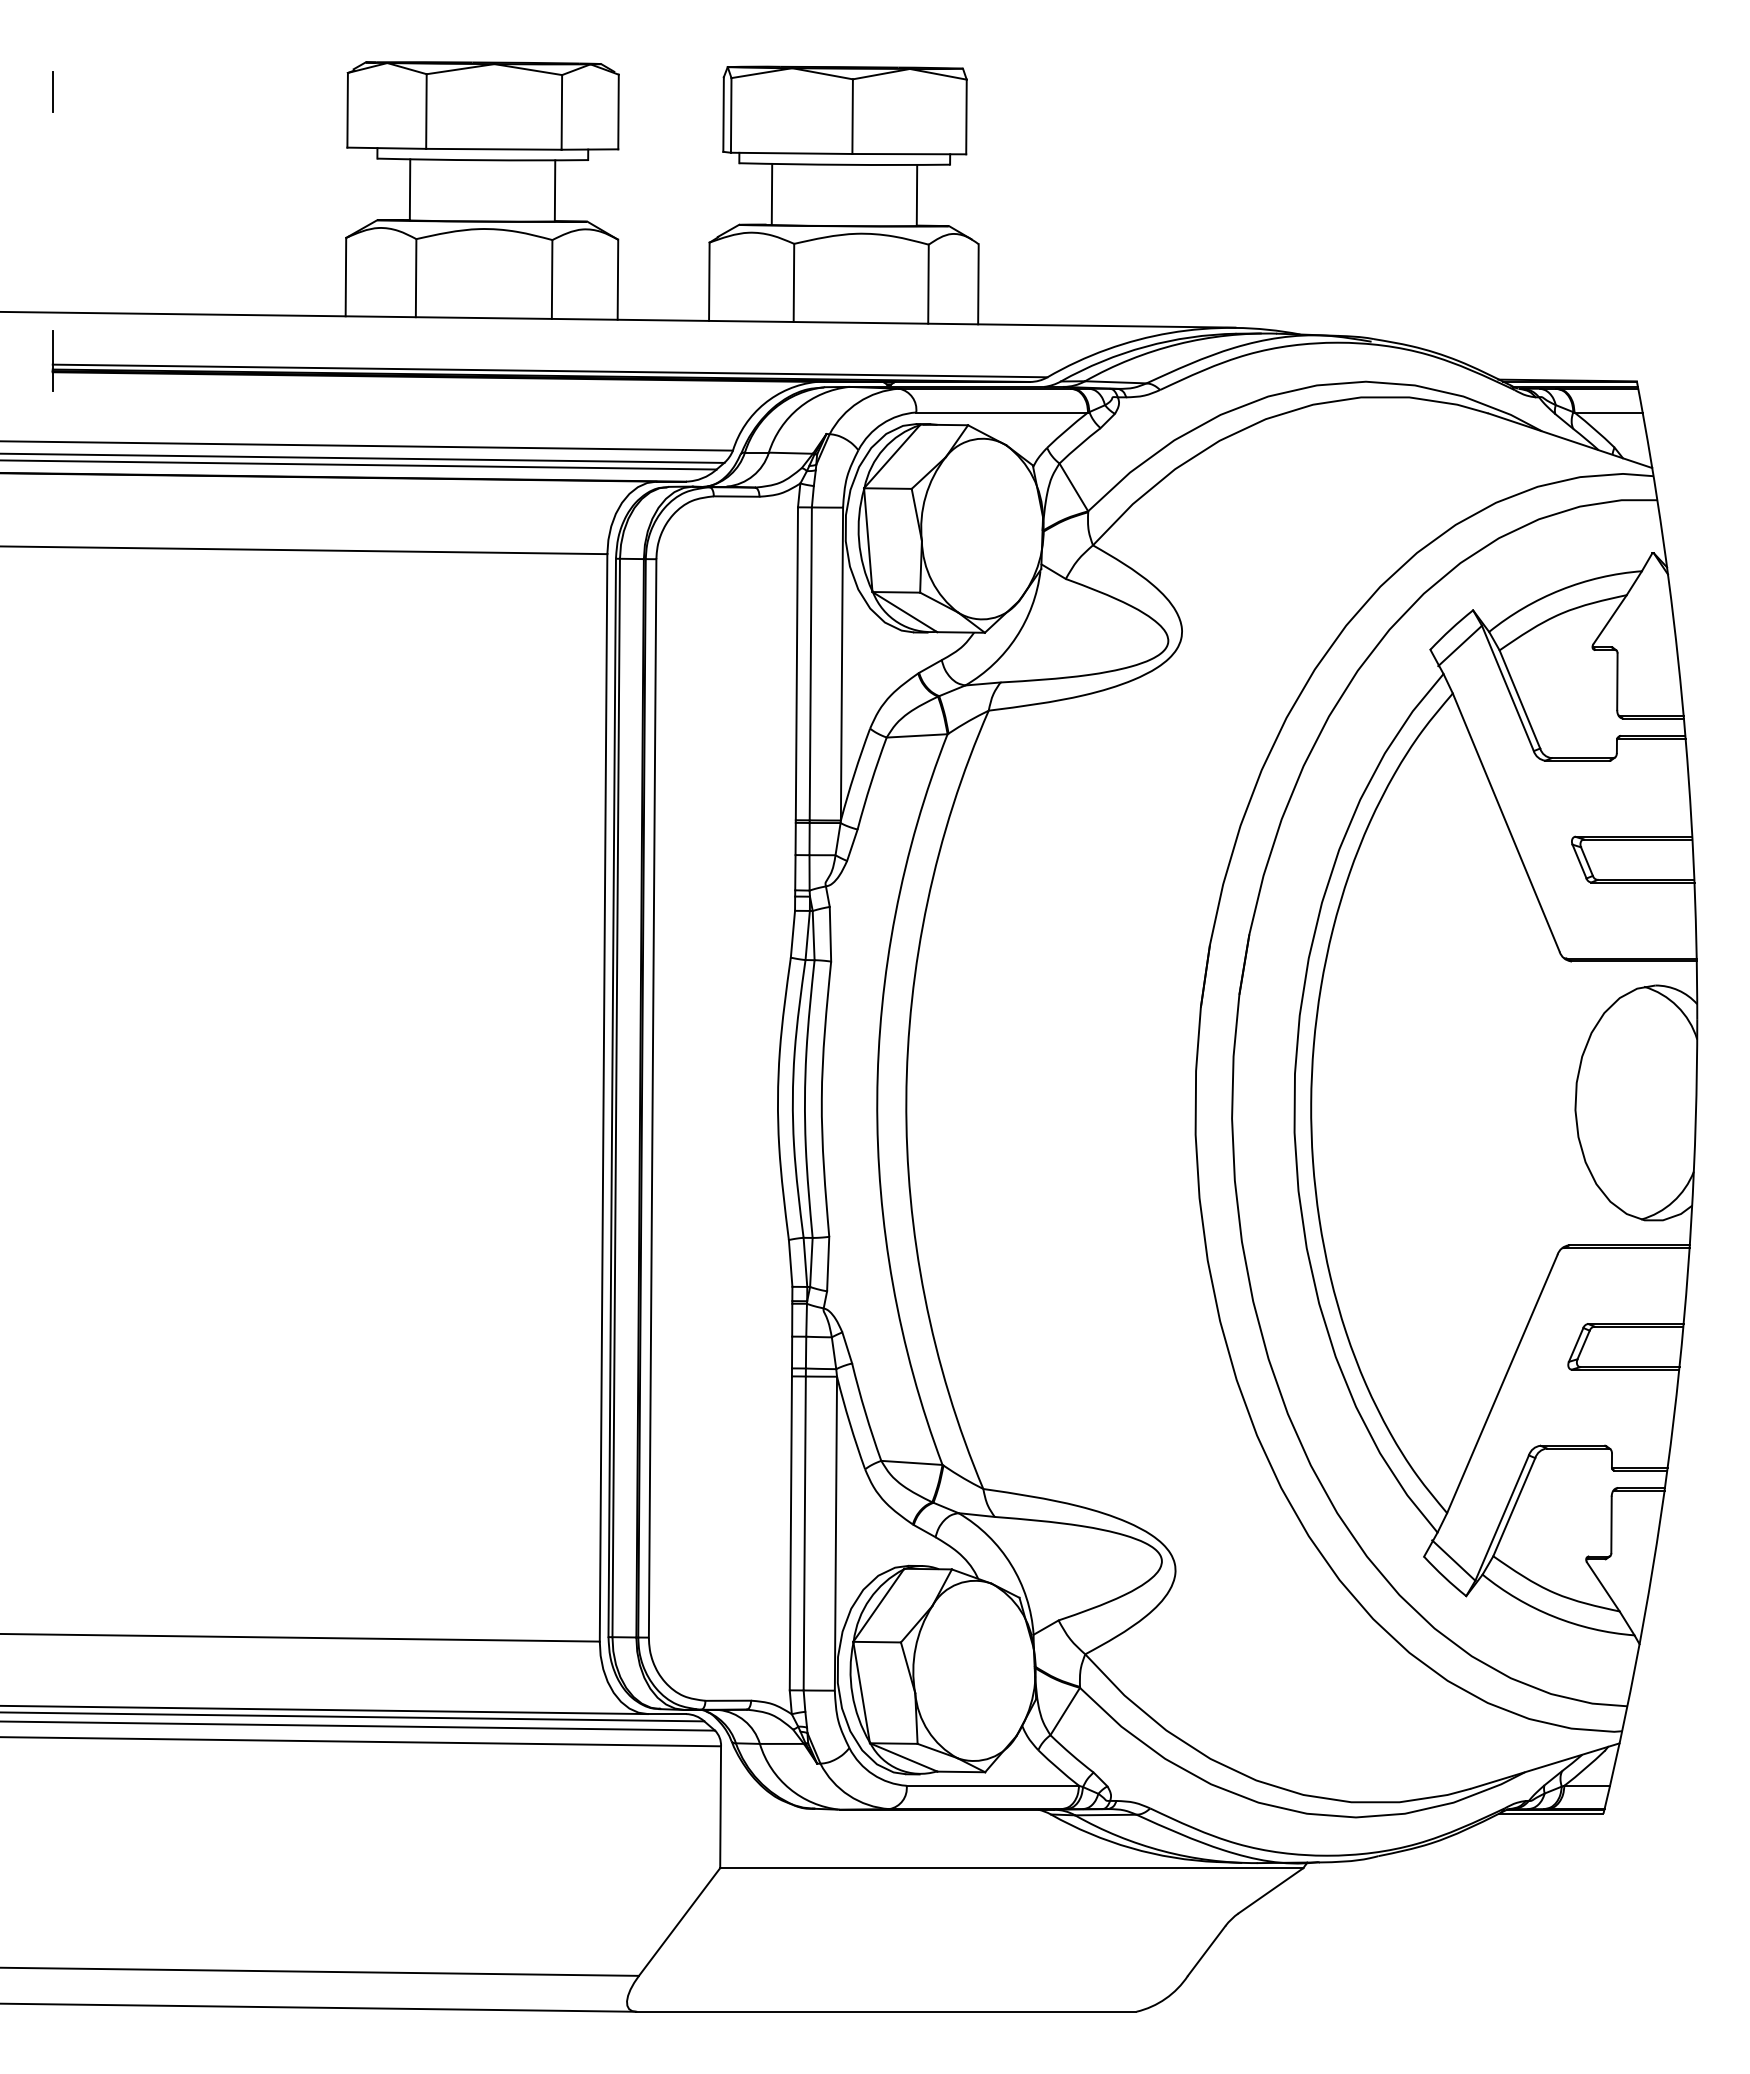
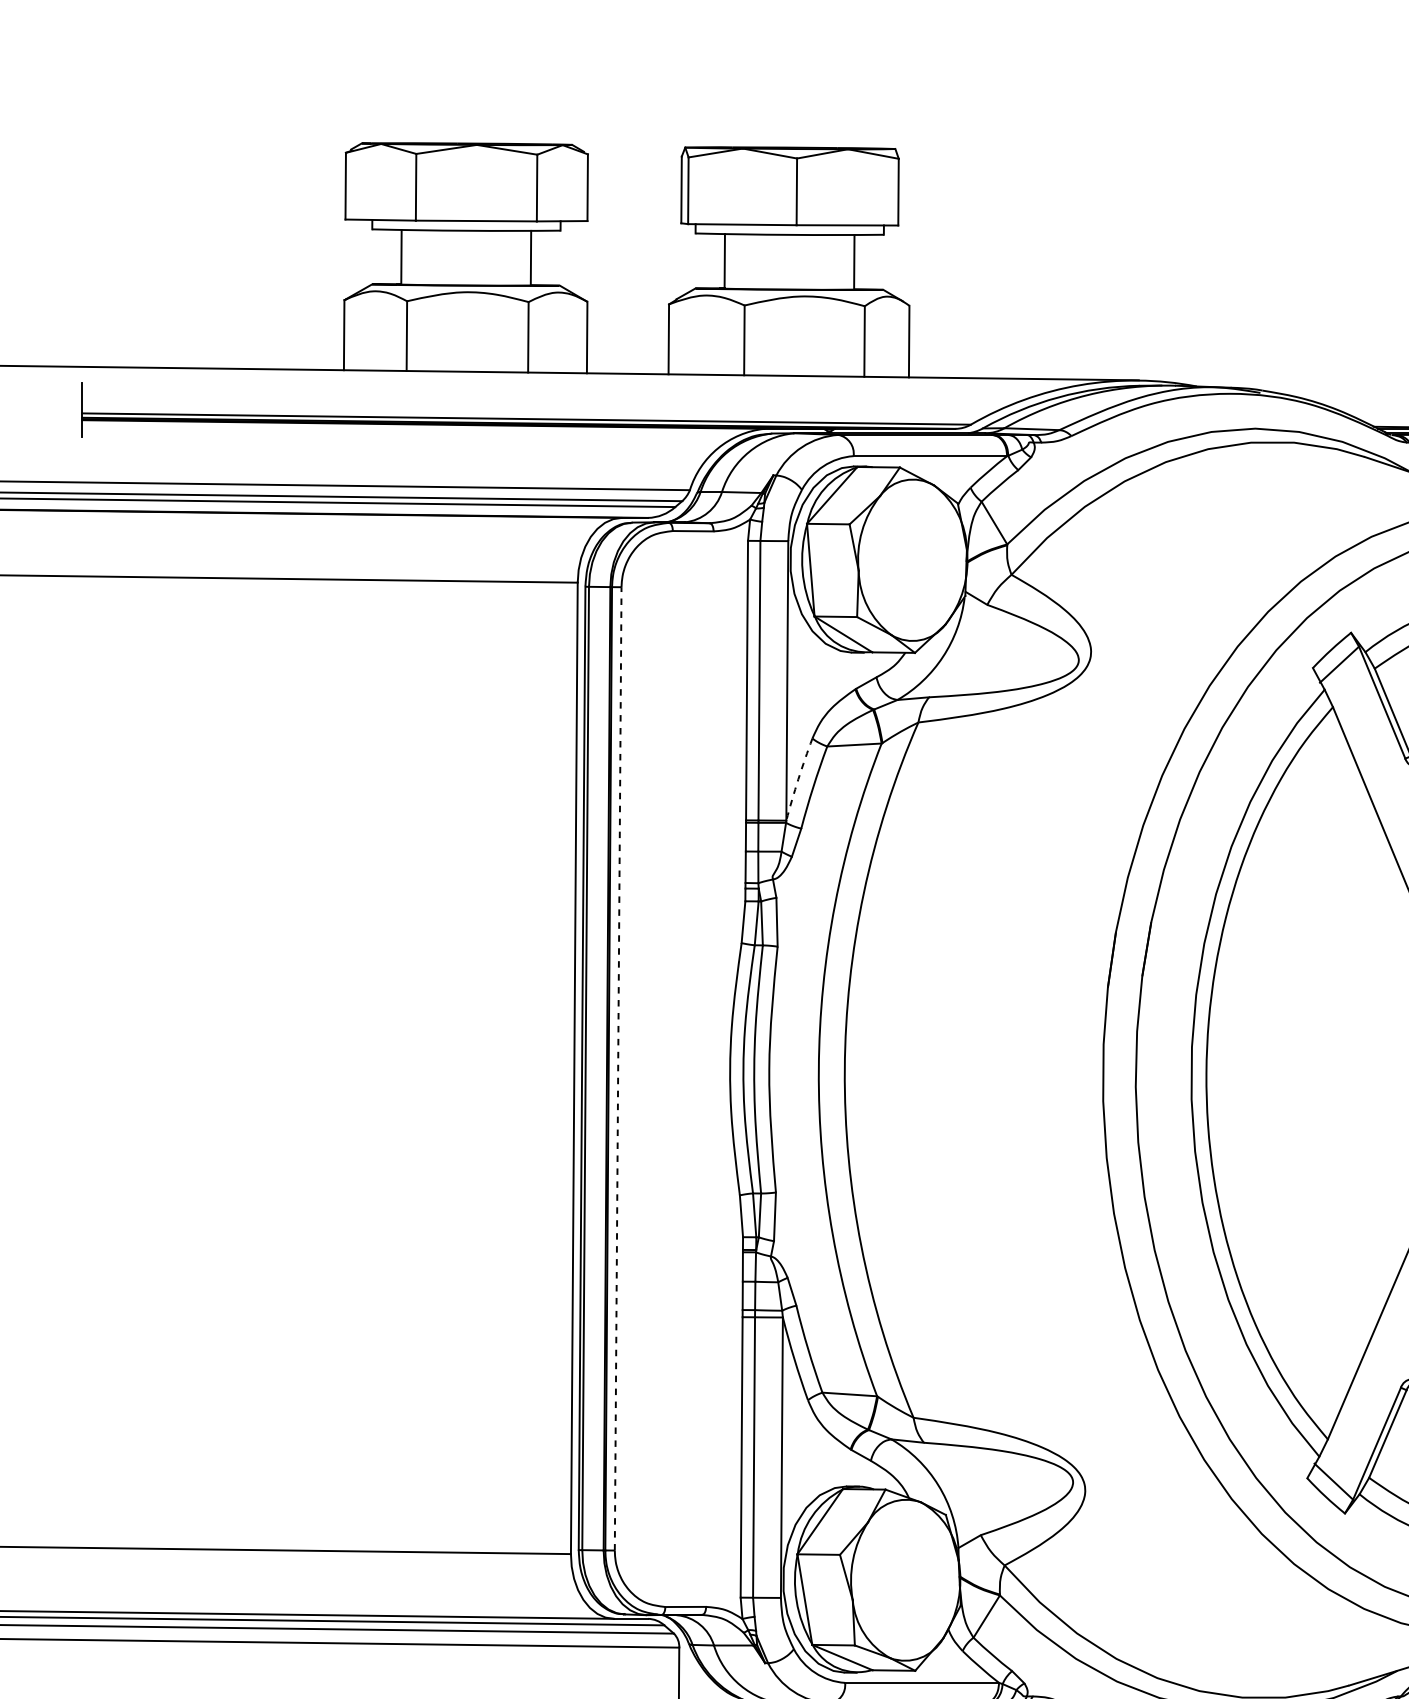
line: (52, 91) -> (82, 169), removed
arc: (854, 774) -> (798, 779), solid -> dashed
line: (652, 1097) -> (618, 1068), solid -> dashed

